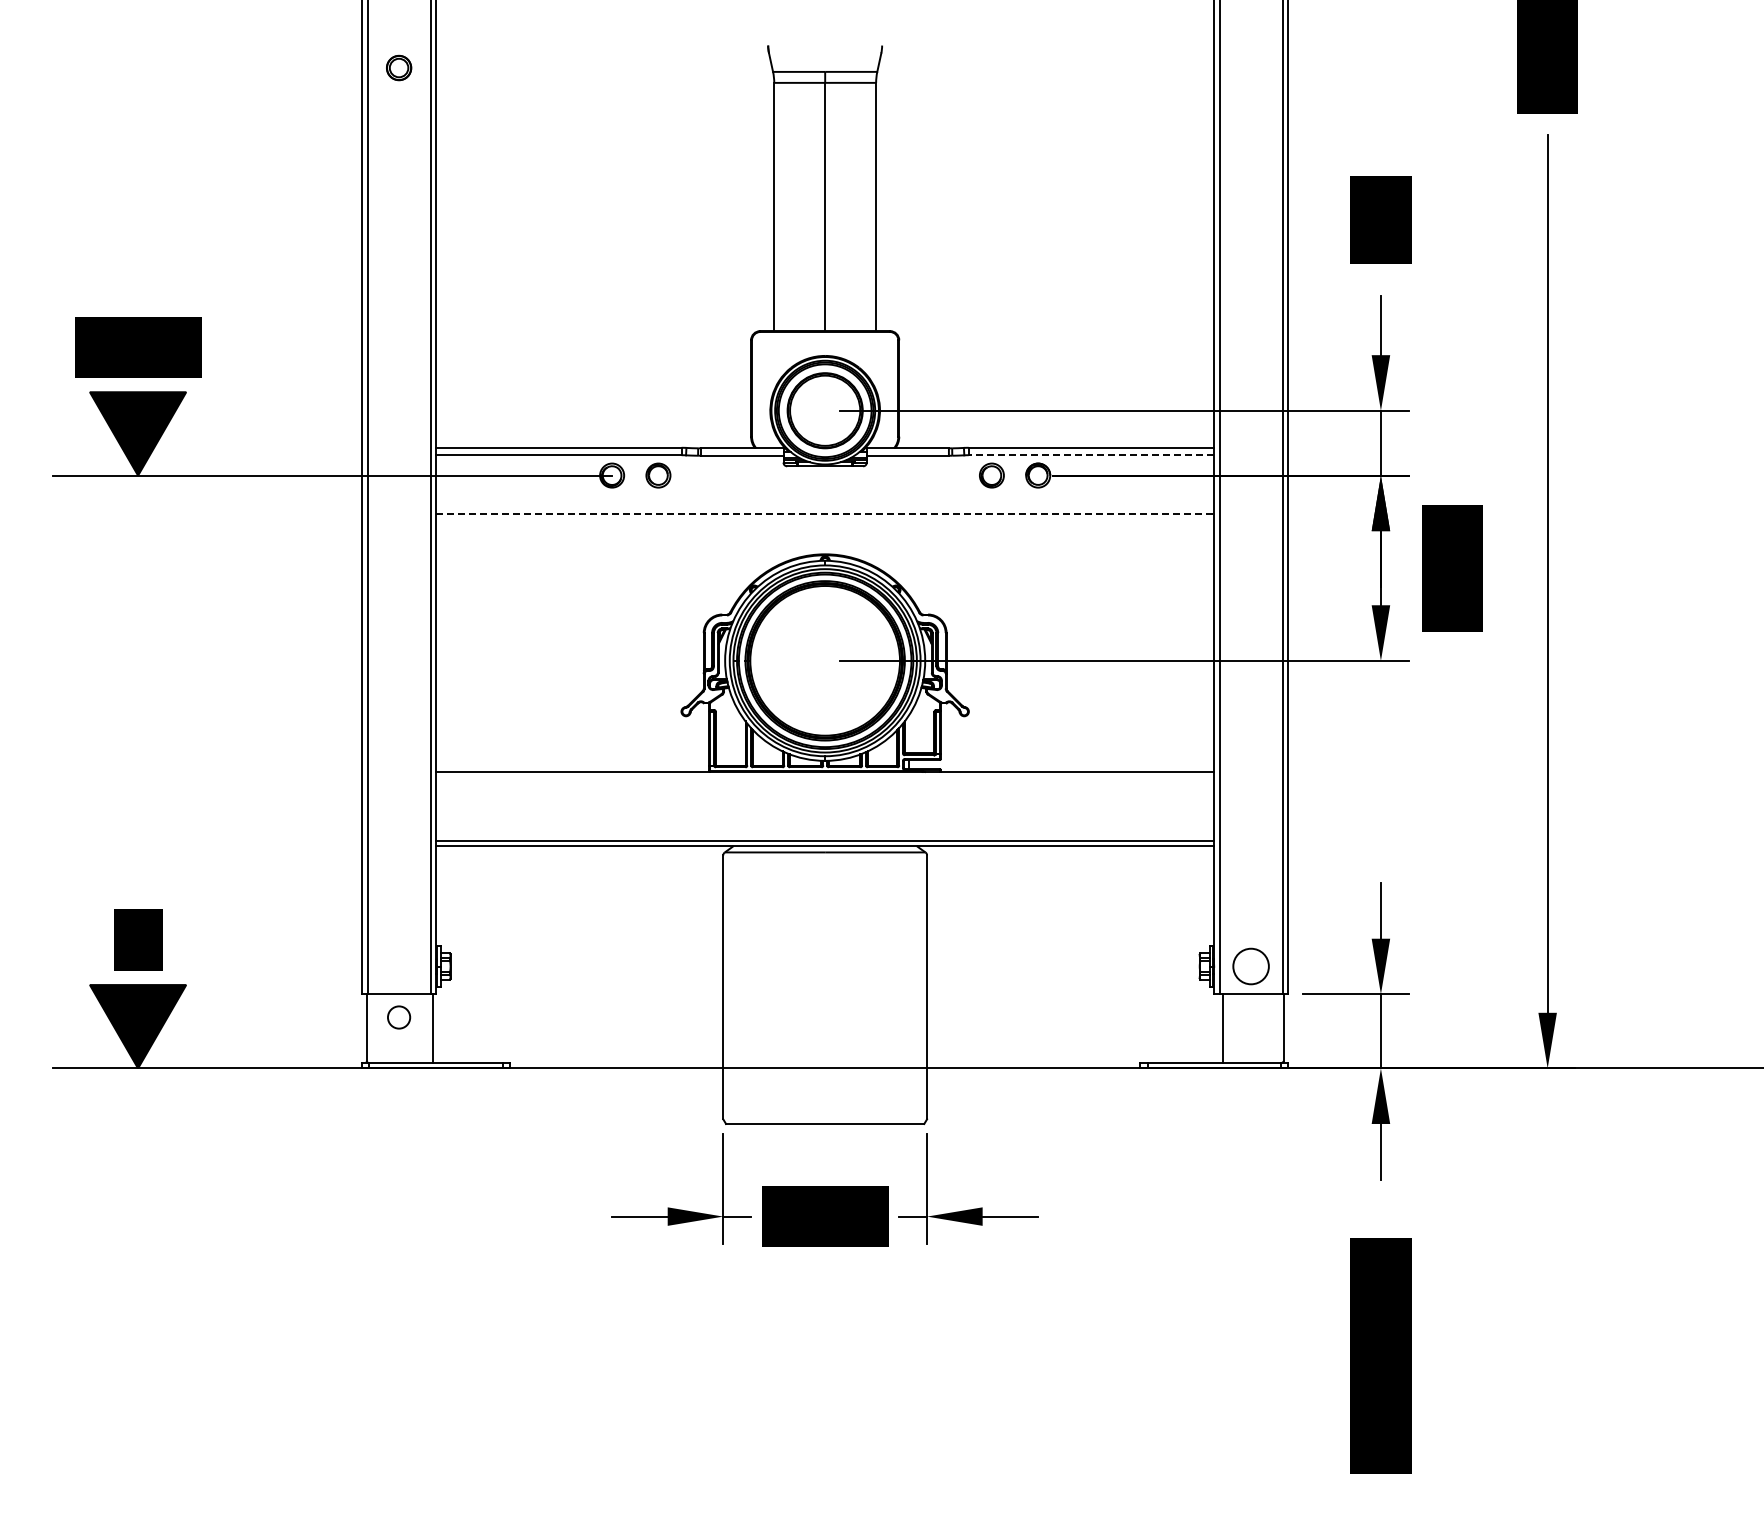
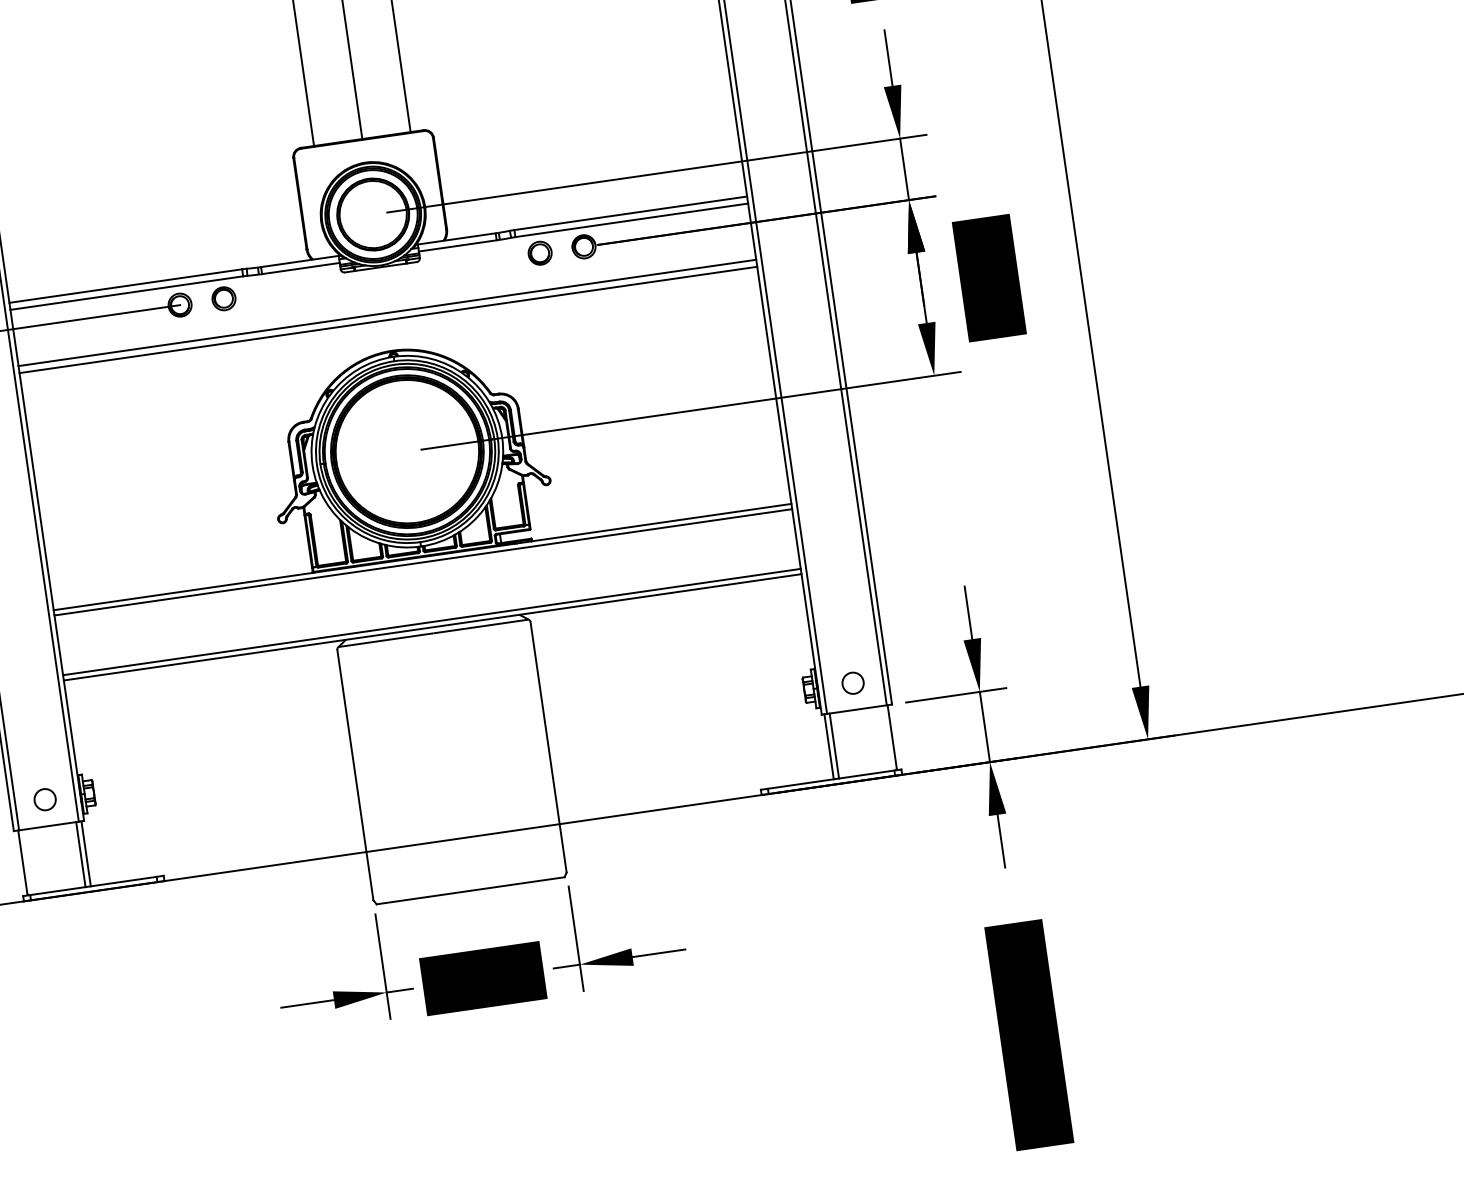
line: (1091, 455) -> (631, 220), dashed -> solid
line: (825, 514) -> (387, 312), dashed -> solid
line: (825, 521) -> (388, 319), added
line: (825, 777) -> (423, 562), added
circle: (1251, 966) -> (853, 683), size x0.62
circle: (399, 1017) -> (45, 799), moved
line: (427, 1028) -> (80, 854), added
line: (1216, 1028) -> (828, 746), added

